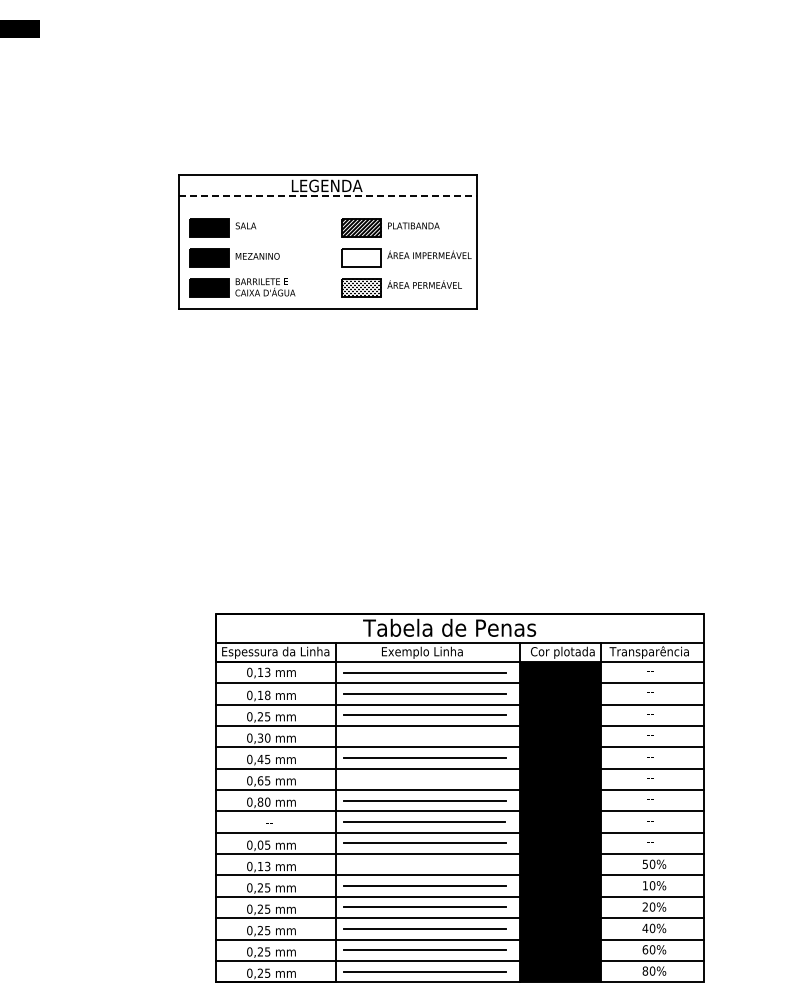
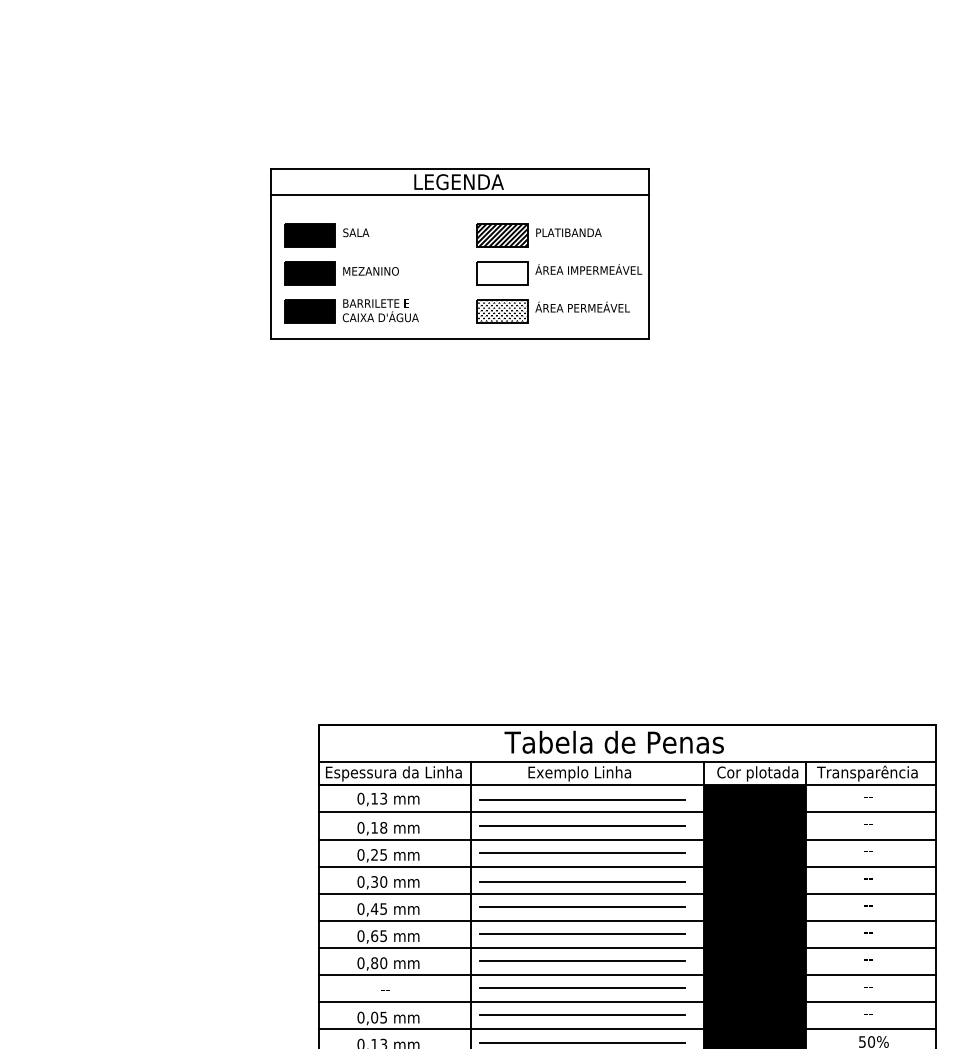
line: (328, 195) -> (460, 194), dashed -> solid
line: (424, 737) -> (582, 881), added
line: (424, 779) -> (582, 934), added
line: (424, 864) -> (582, 1042), added

